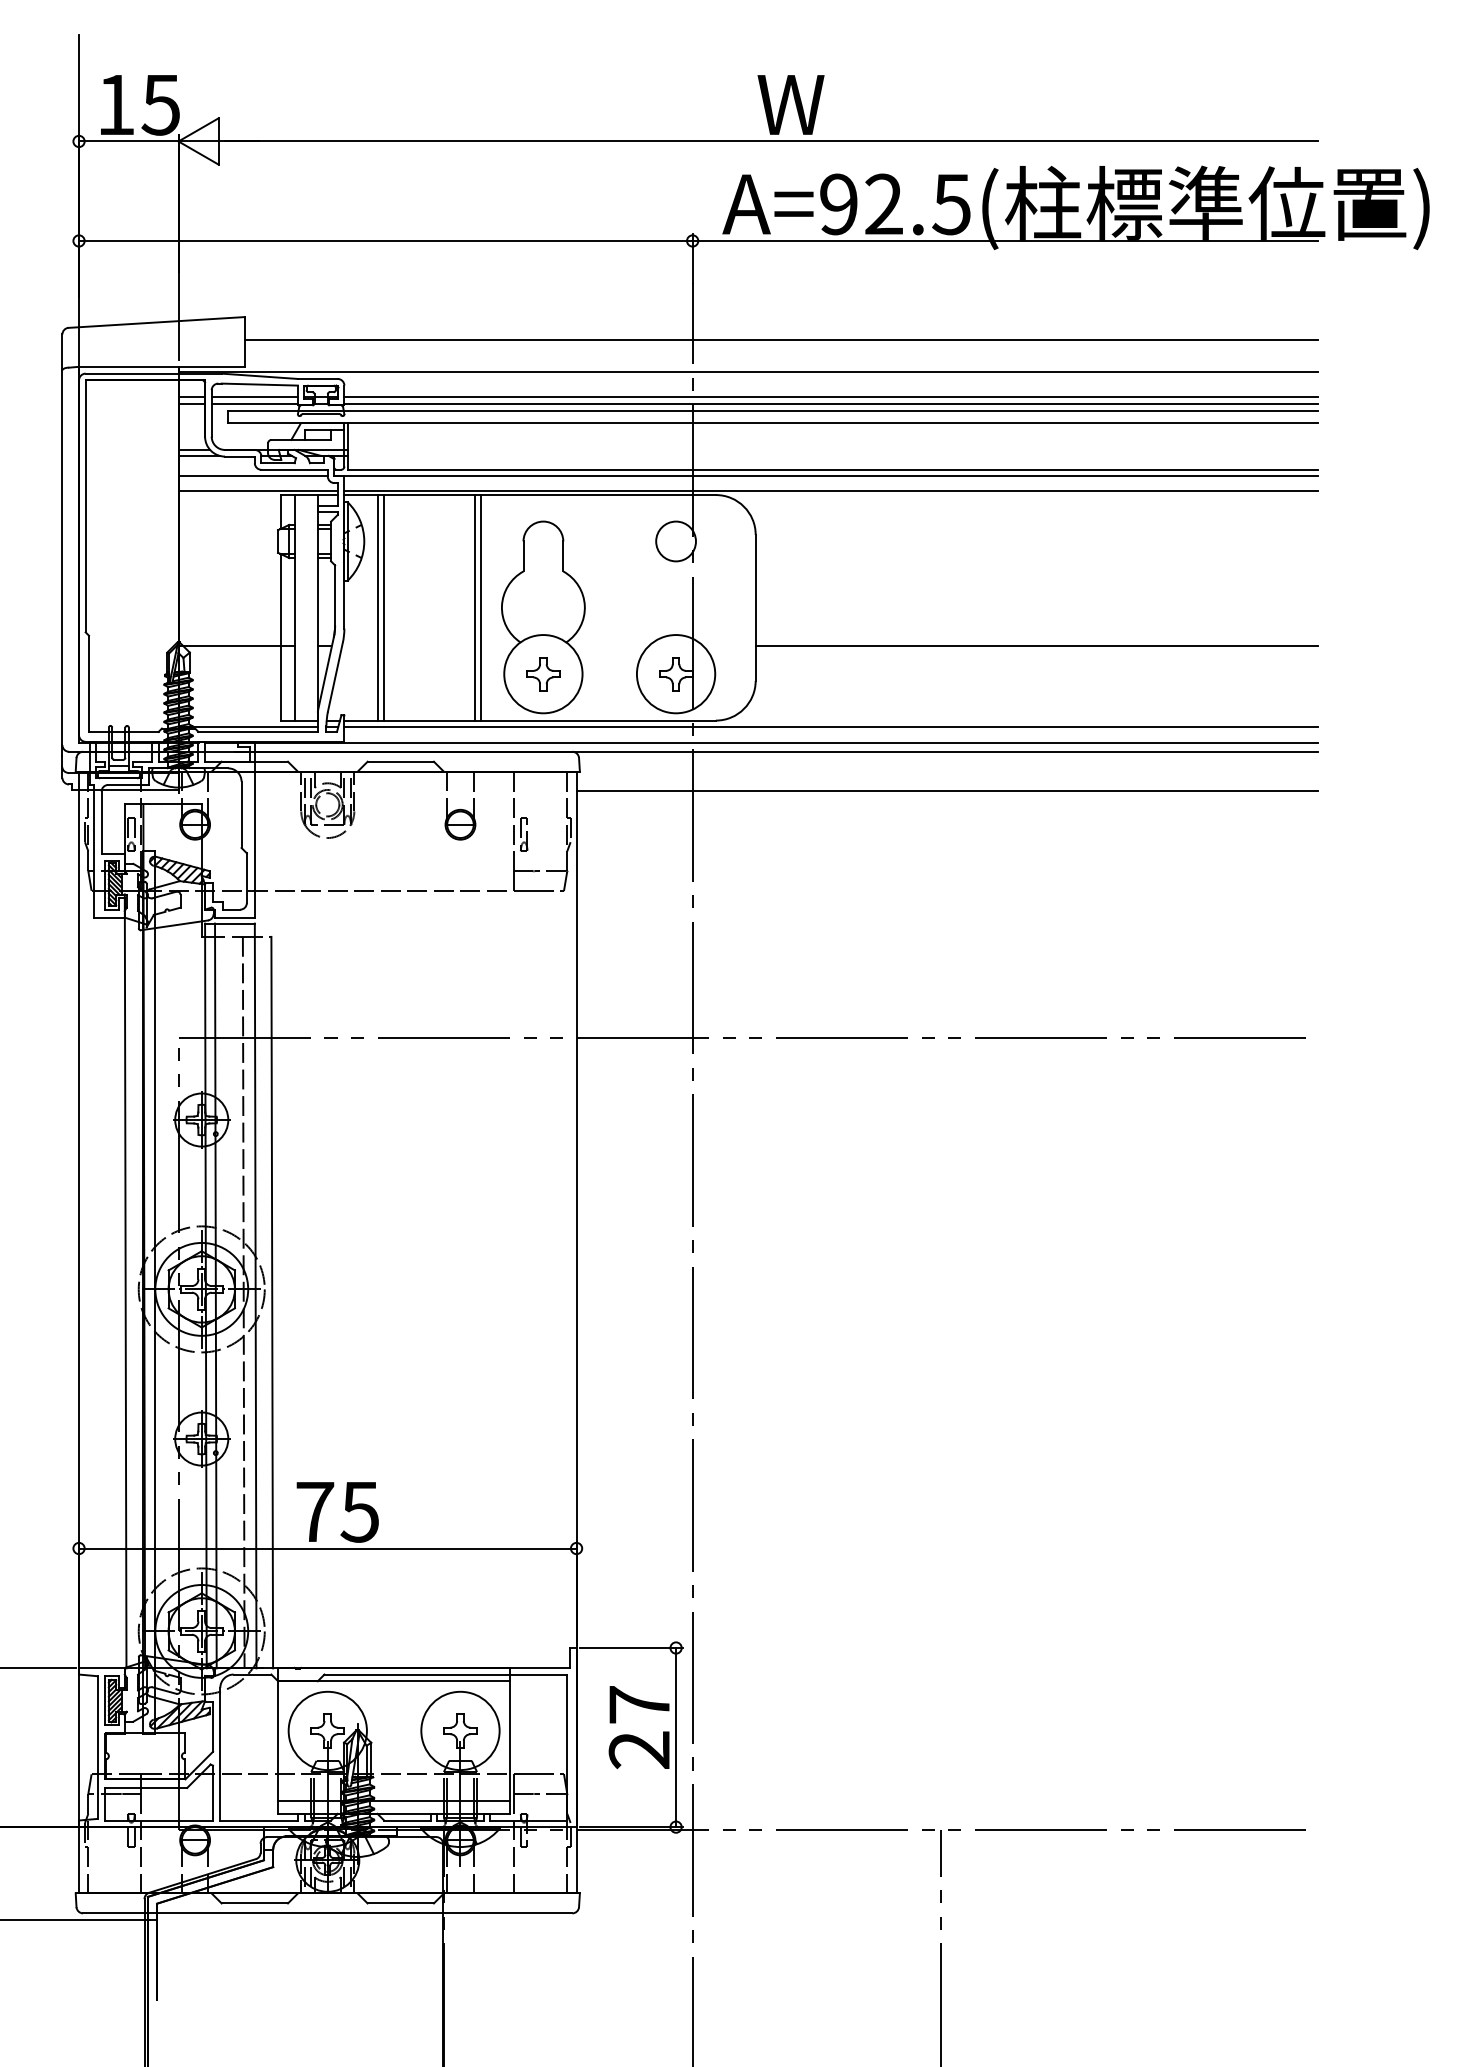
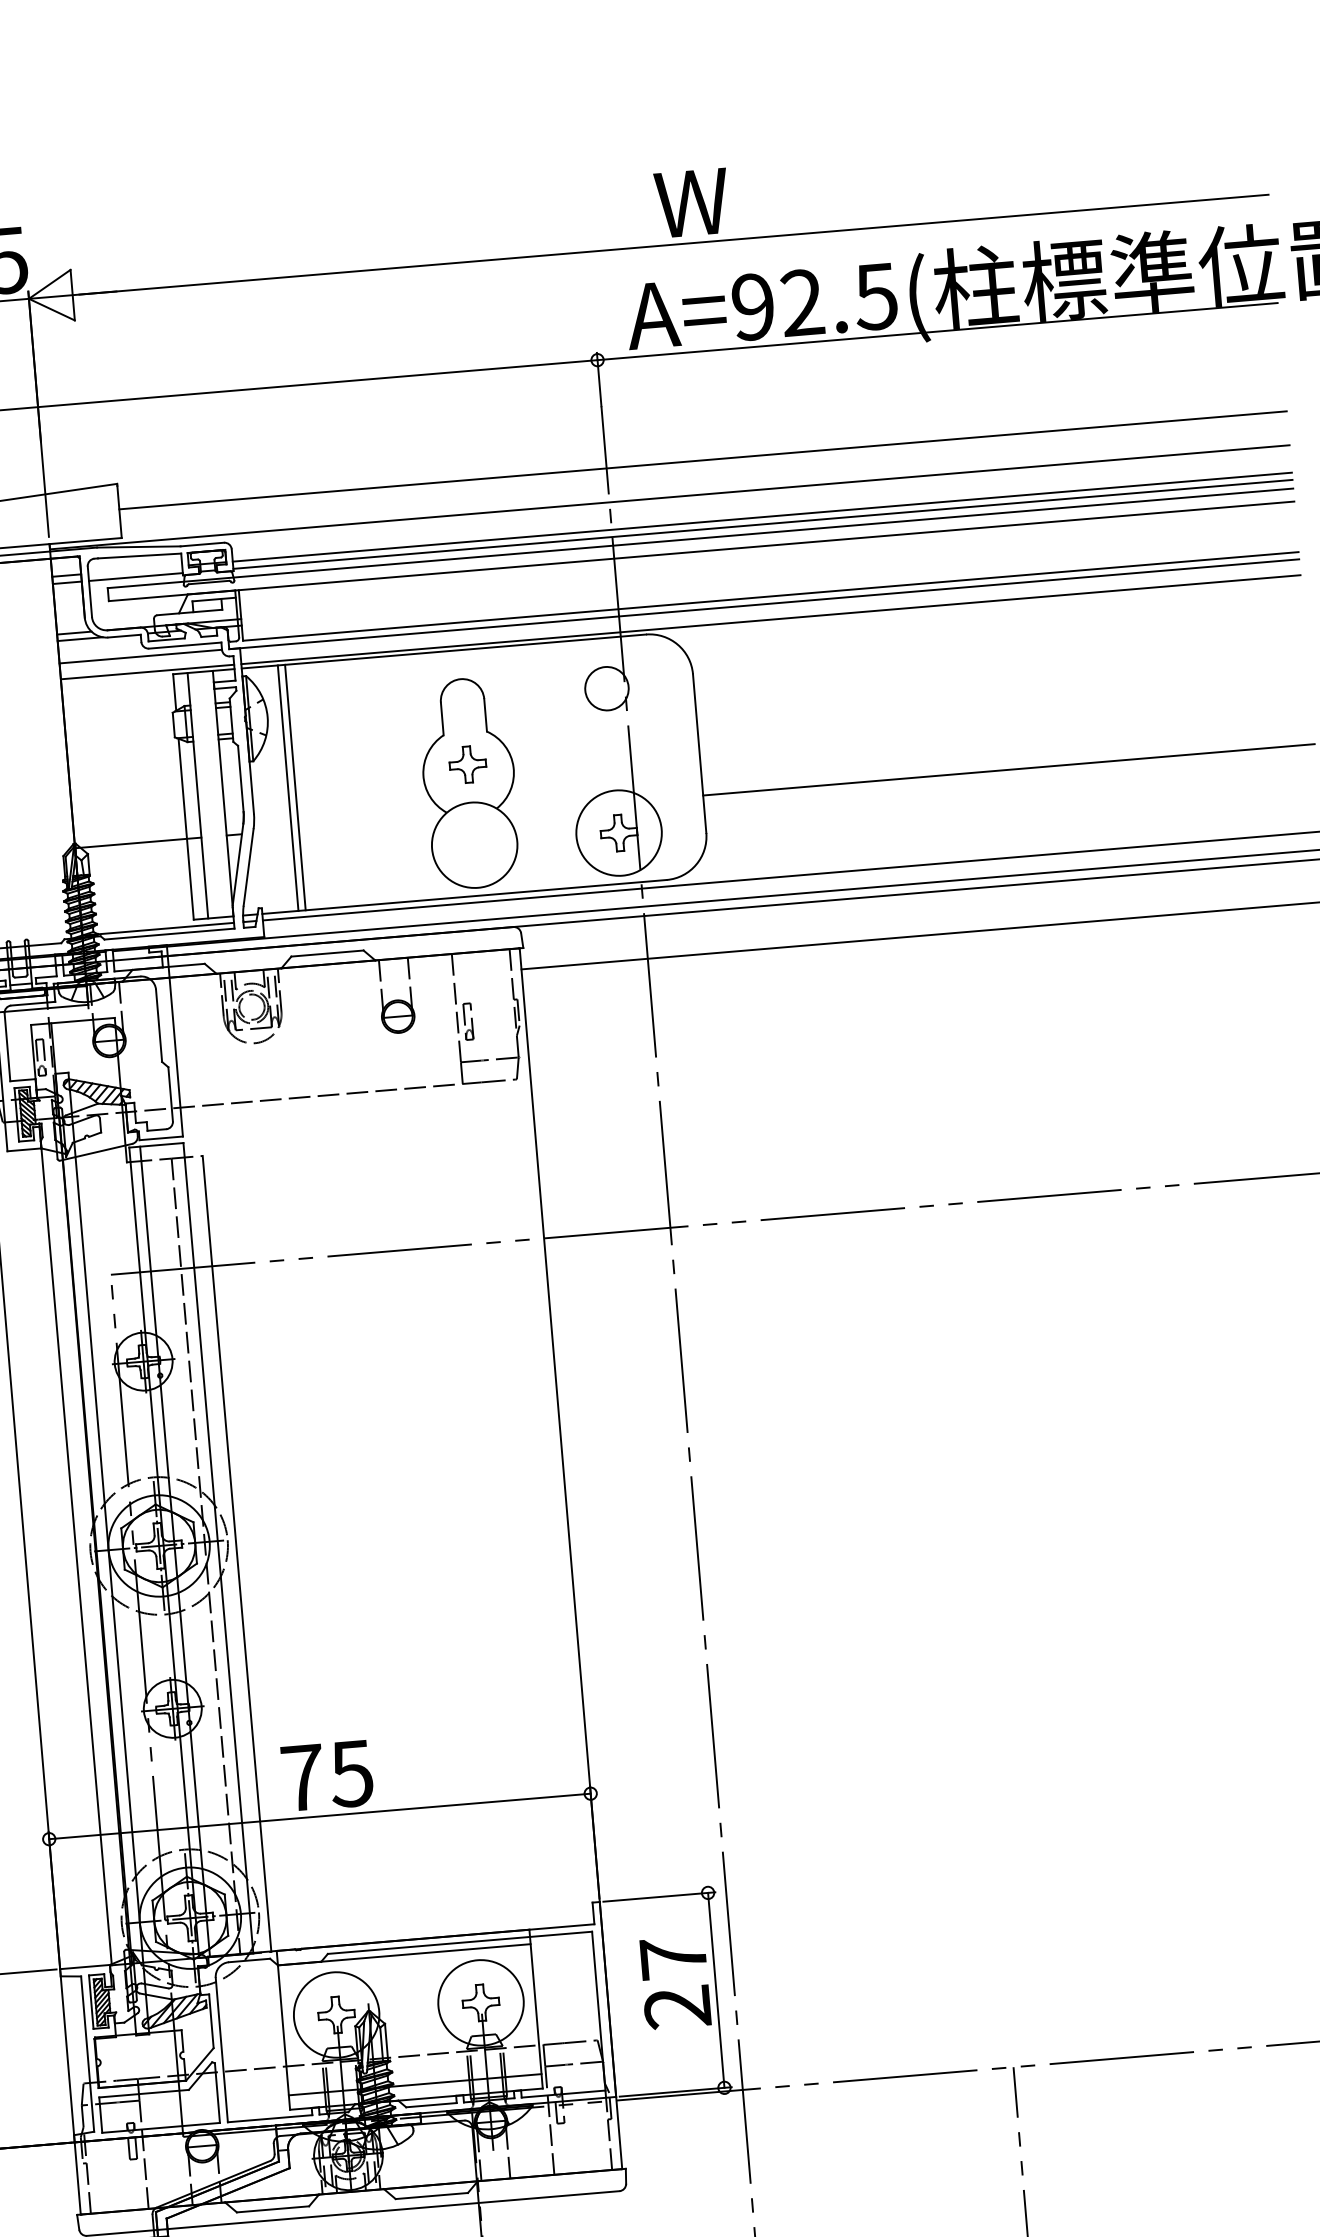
line: (254, 396) -> (134, 569), removed
line: (474, 607) -> (393, 778), removed
line: (481, 607) -> (401, 778), removed
part: (543, 674) -> (468, 765), moved

